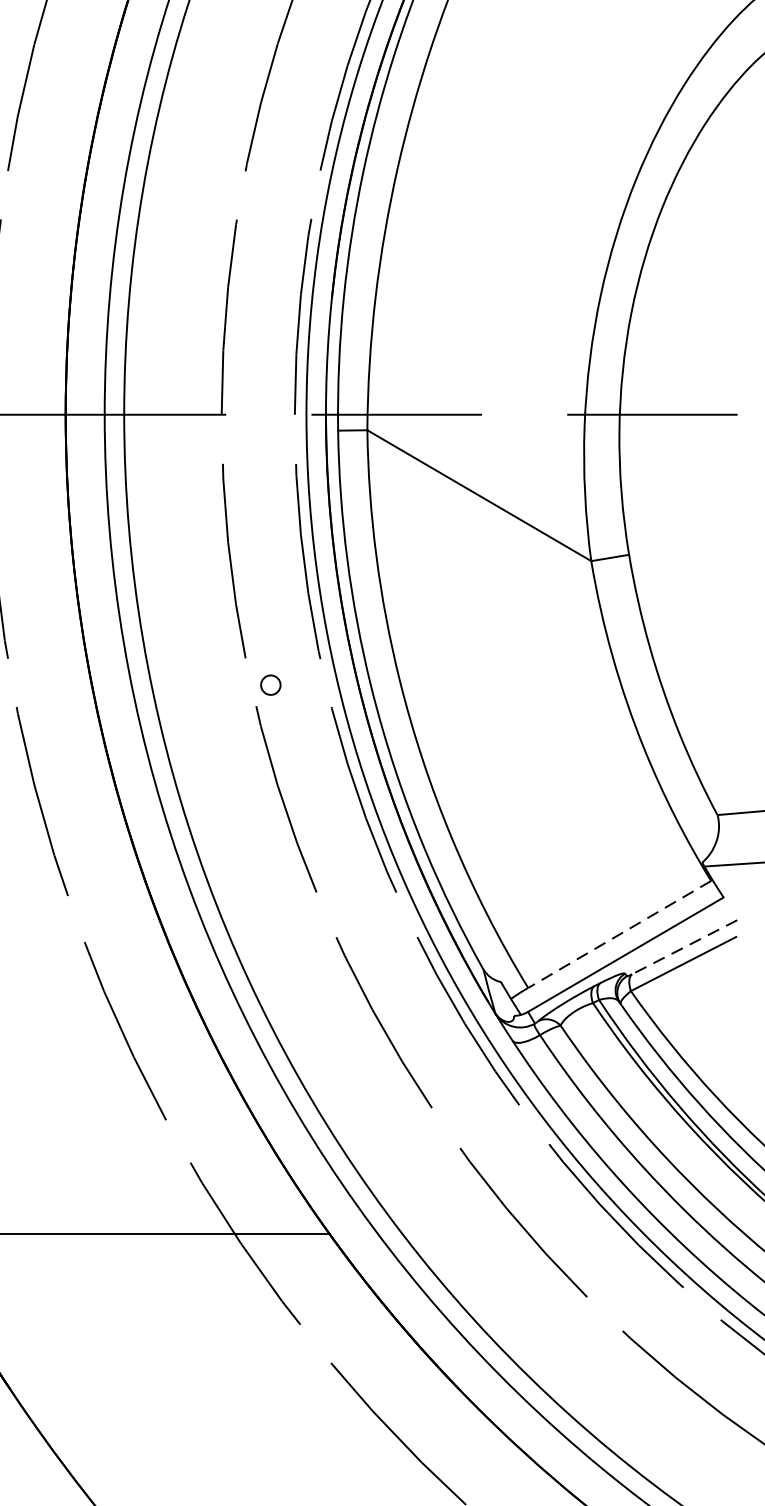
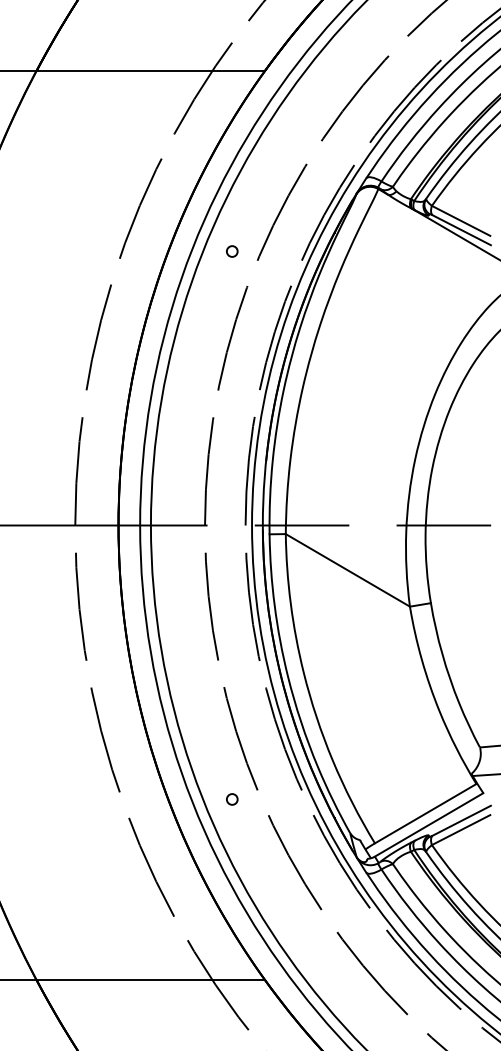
circle: (271, 685) -> (232, 799), moved
line: (619, 934) -> (425, 813), dashed -> solid
line: (684, 946) -> (461, 820), dashed -> solid

